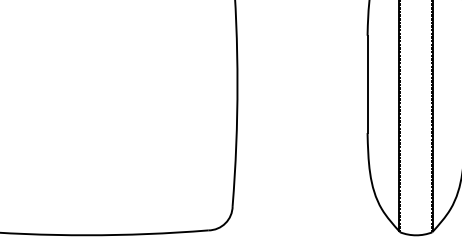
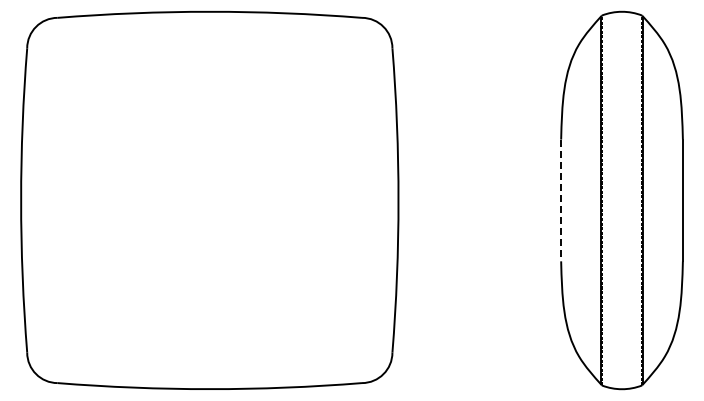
line: (367, 84) -> (561, 200), solid -> dashed

